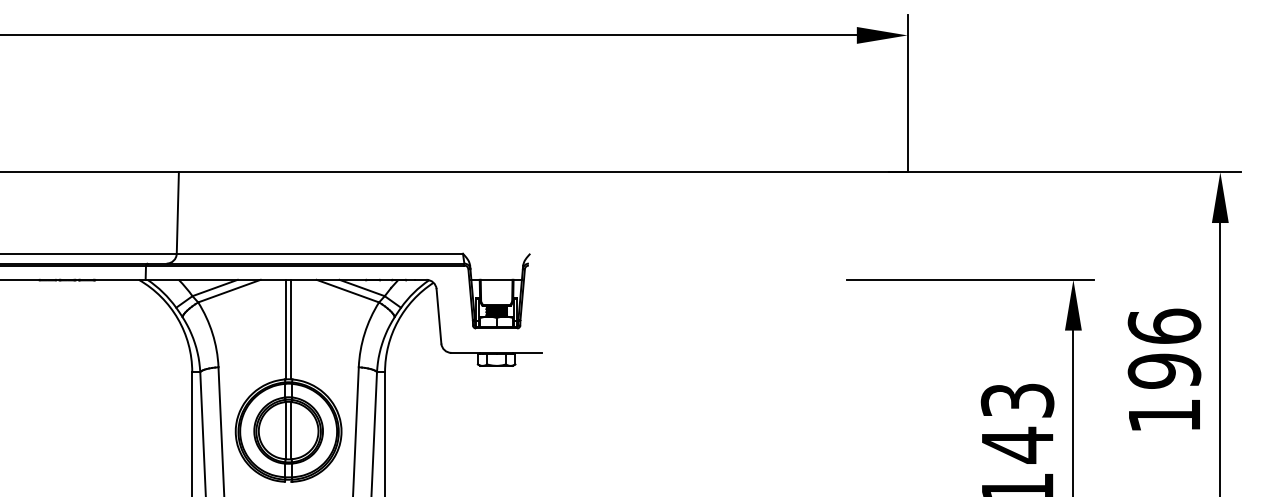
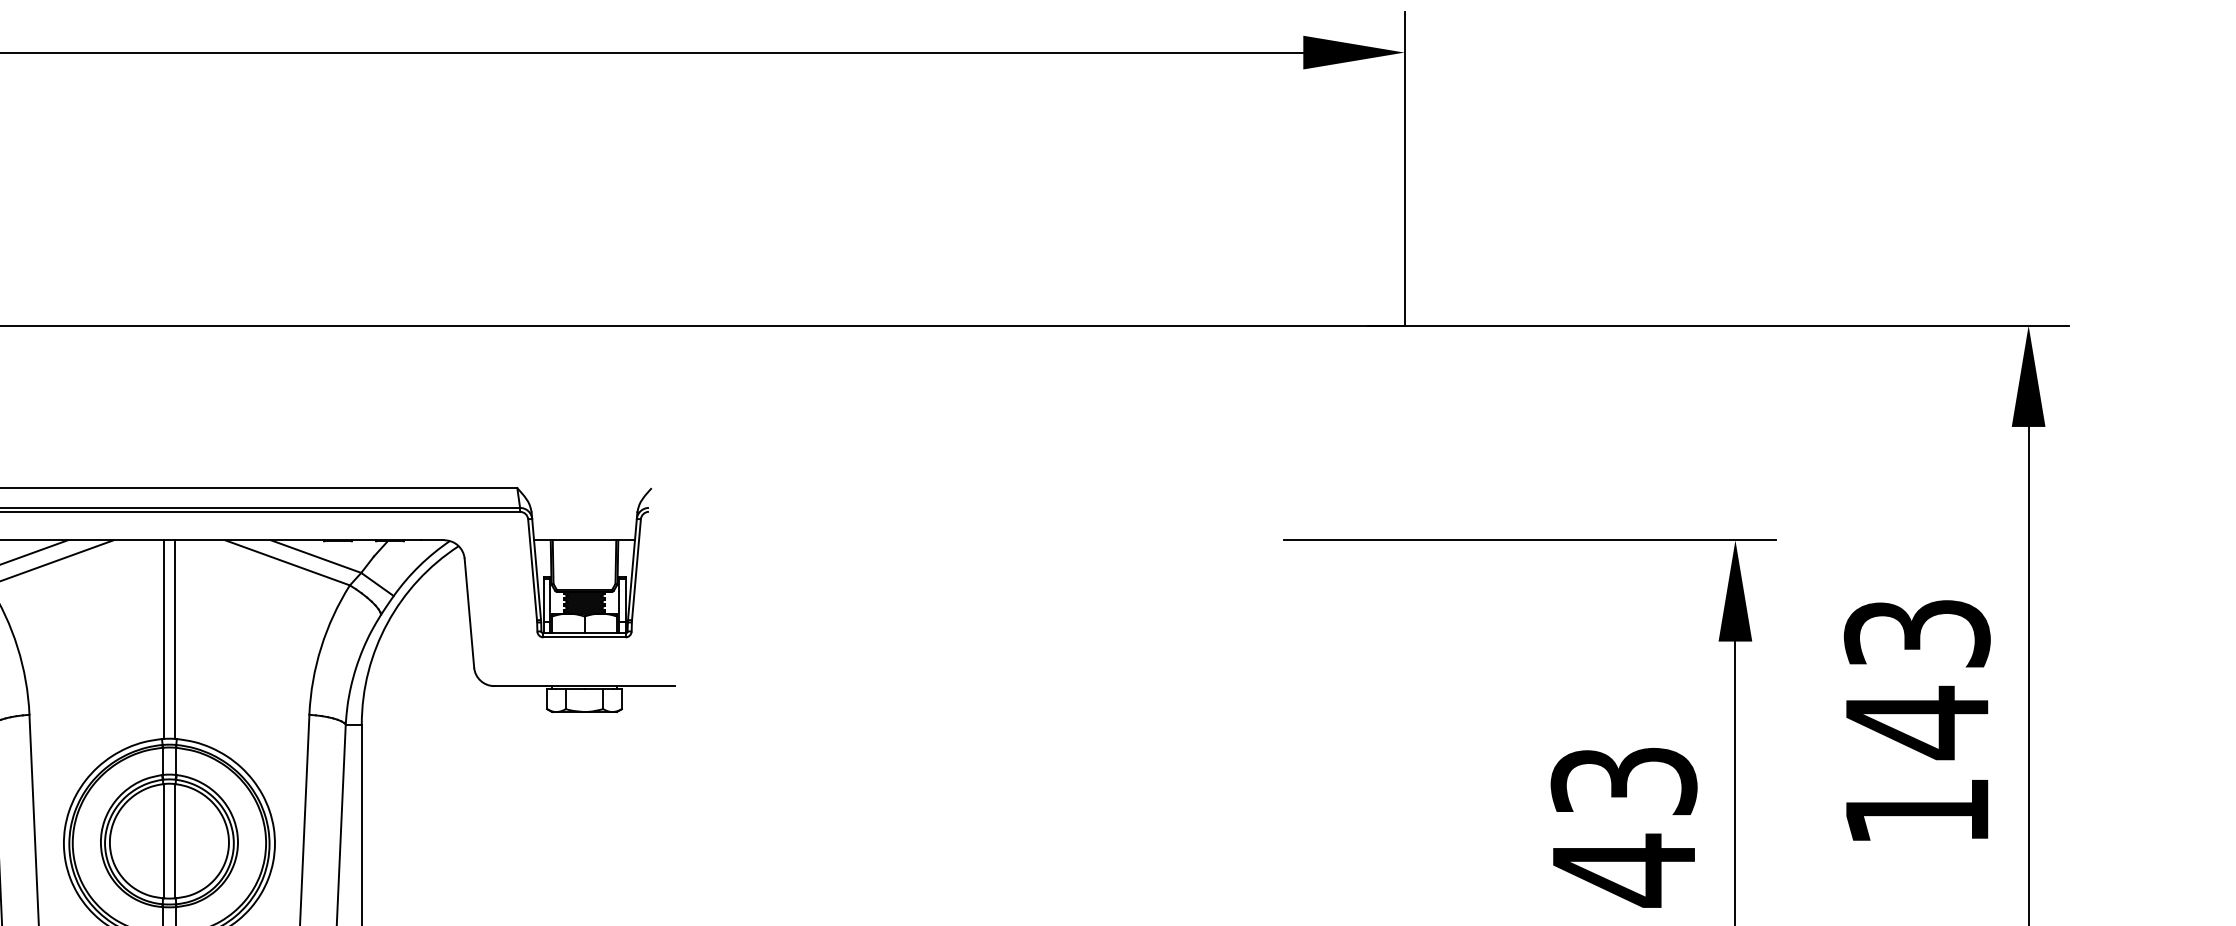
text: (1164, 348) -> (1917, 677), 196 -> 143

